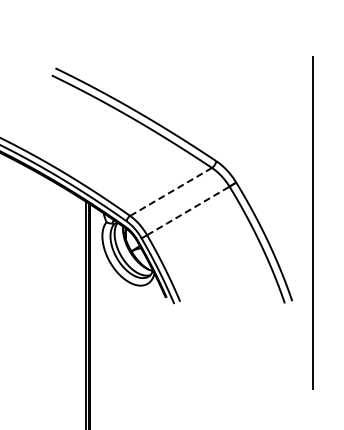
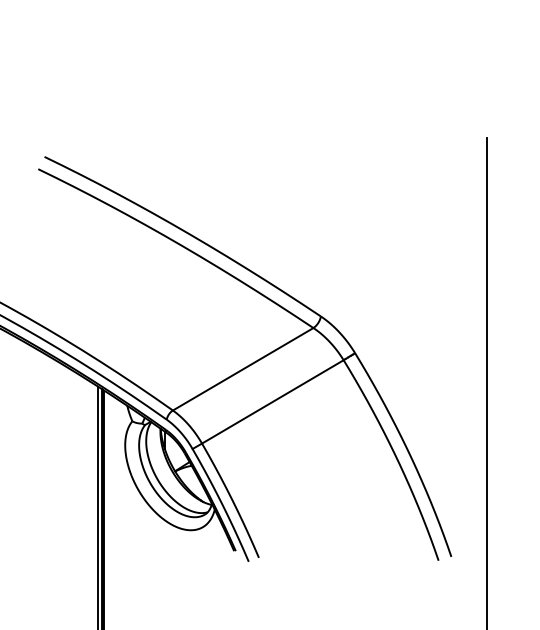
line: (171, 191) -> (243, 368), dashed -> solid
line: (188, 210) -> (273, 401), dashed -> solid

